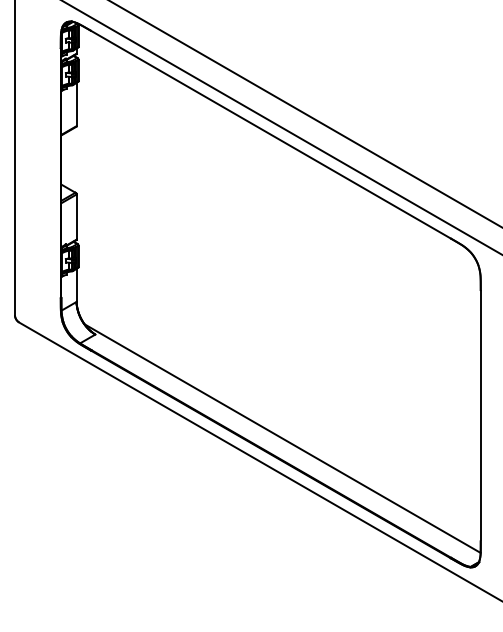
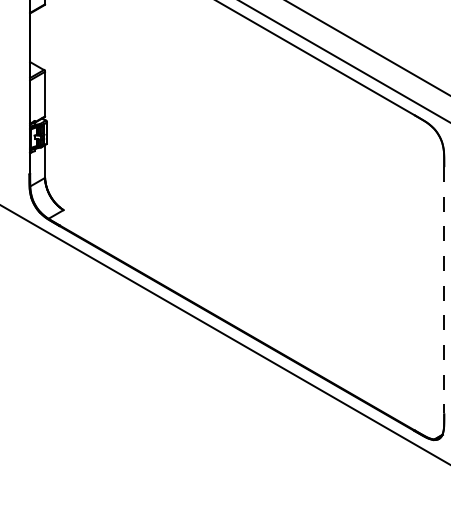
line: (480, 415) -> (443, 290), solid -> dashed
line: (282, 438) -> (248, 312), removed

